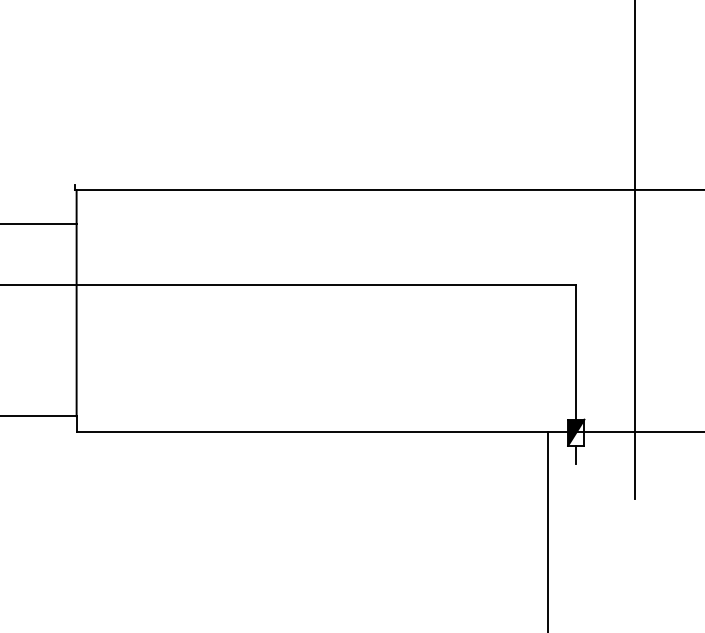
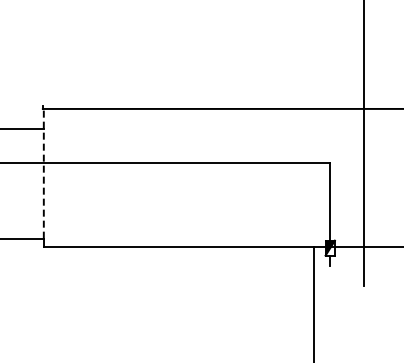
line: (76, 302) -> (43, 173), solid -> dashed

